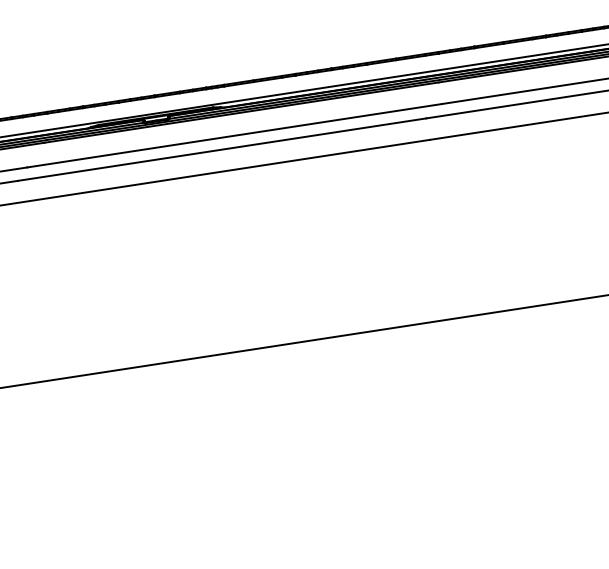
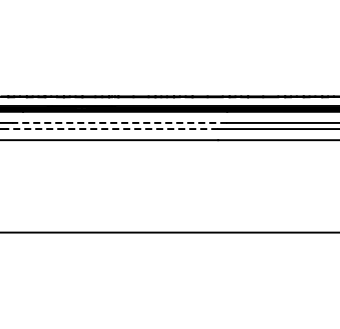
line: (233, 134) -> (119, 122), solid -> dashed
line: (222, 150) -> (112, 129), solid -> dashed

